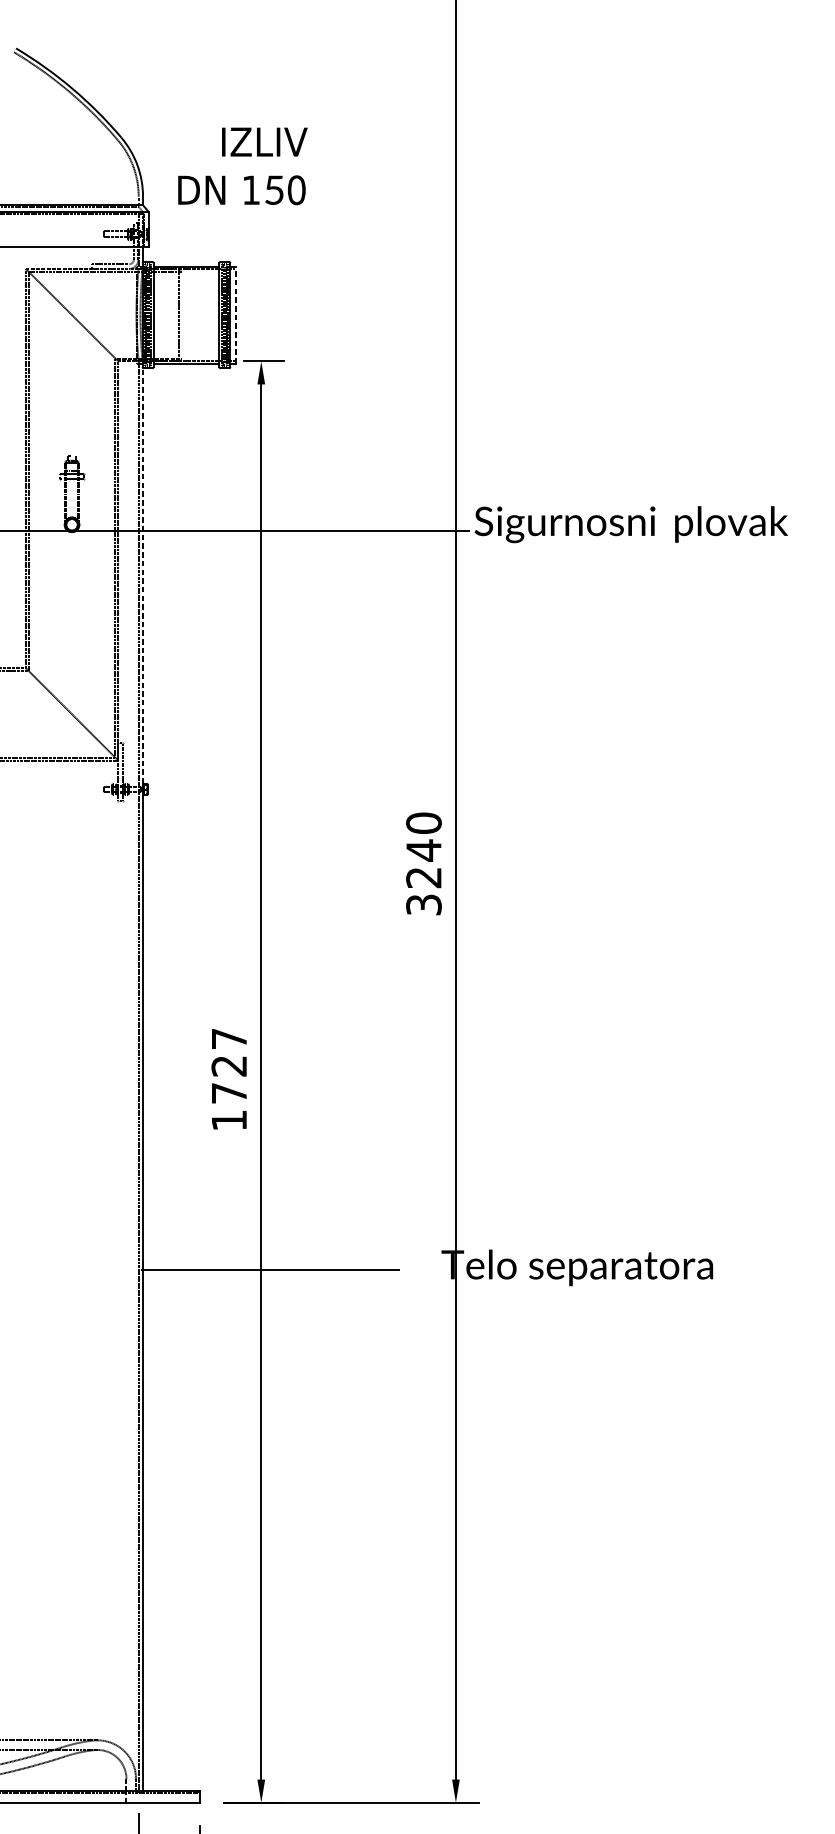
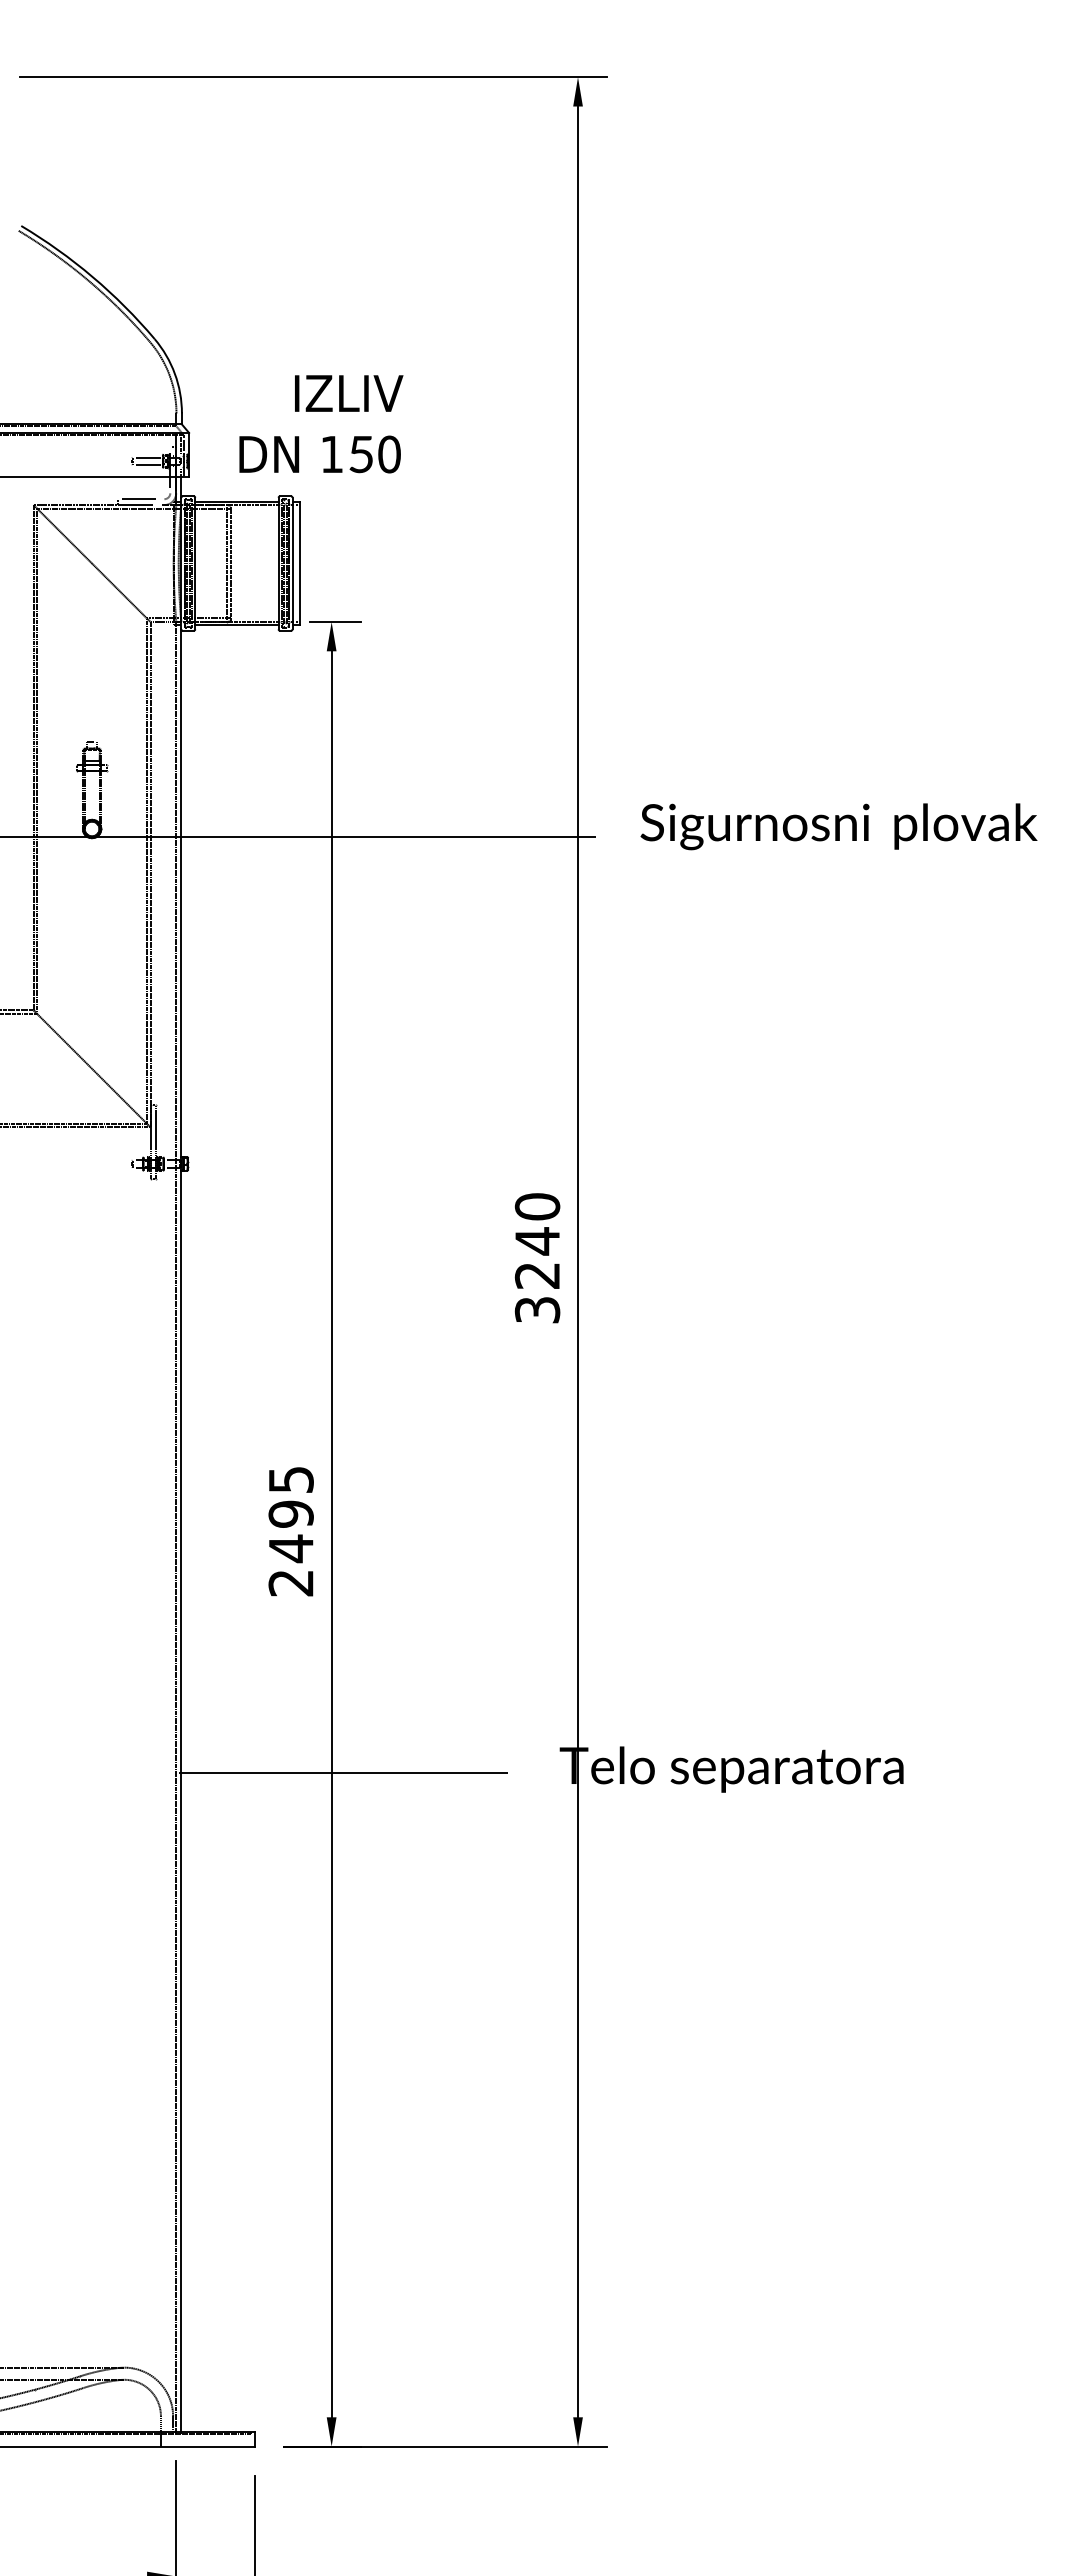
text: (243, 166) -> (321, 424), moved
line: (182, 315) -> (231, 563), added
line: (235, 315) -> (299, 563), dashed -> solid
text: (630, 524) -> (838, 826), moved
line: (142, 574) -> (181, 892), dashed -> solid
text: (228, 1079) -> (290, 1531), 1727 -> 2495

